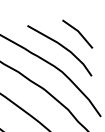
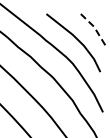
line: (78, 31) -> (94, 27), solid -> dashed

